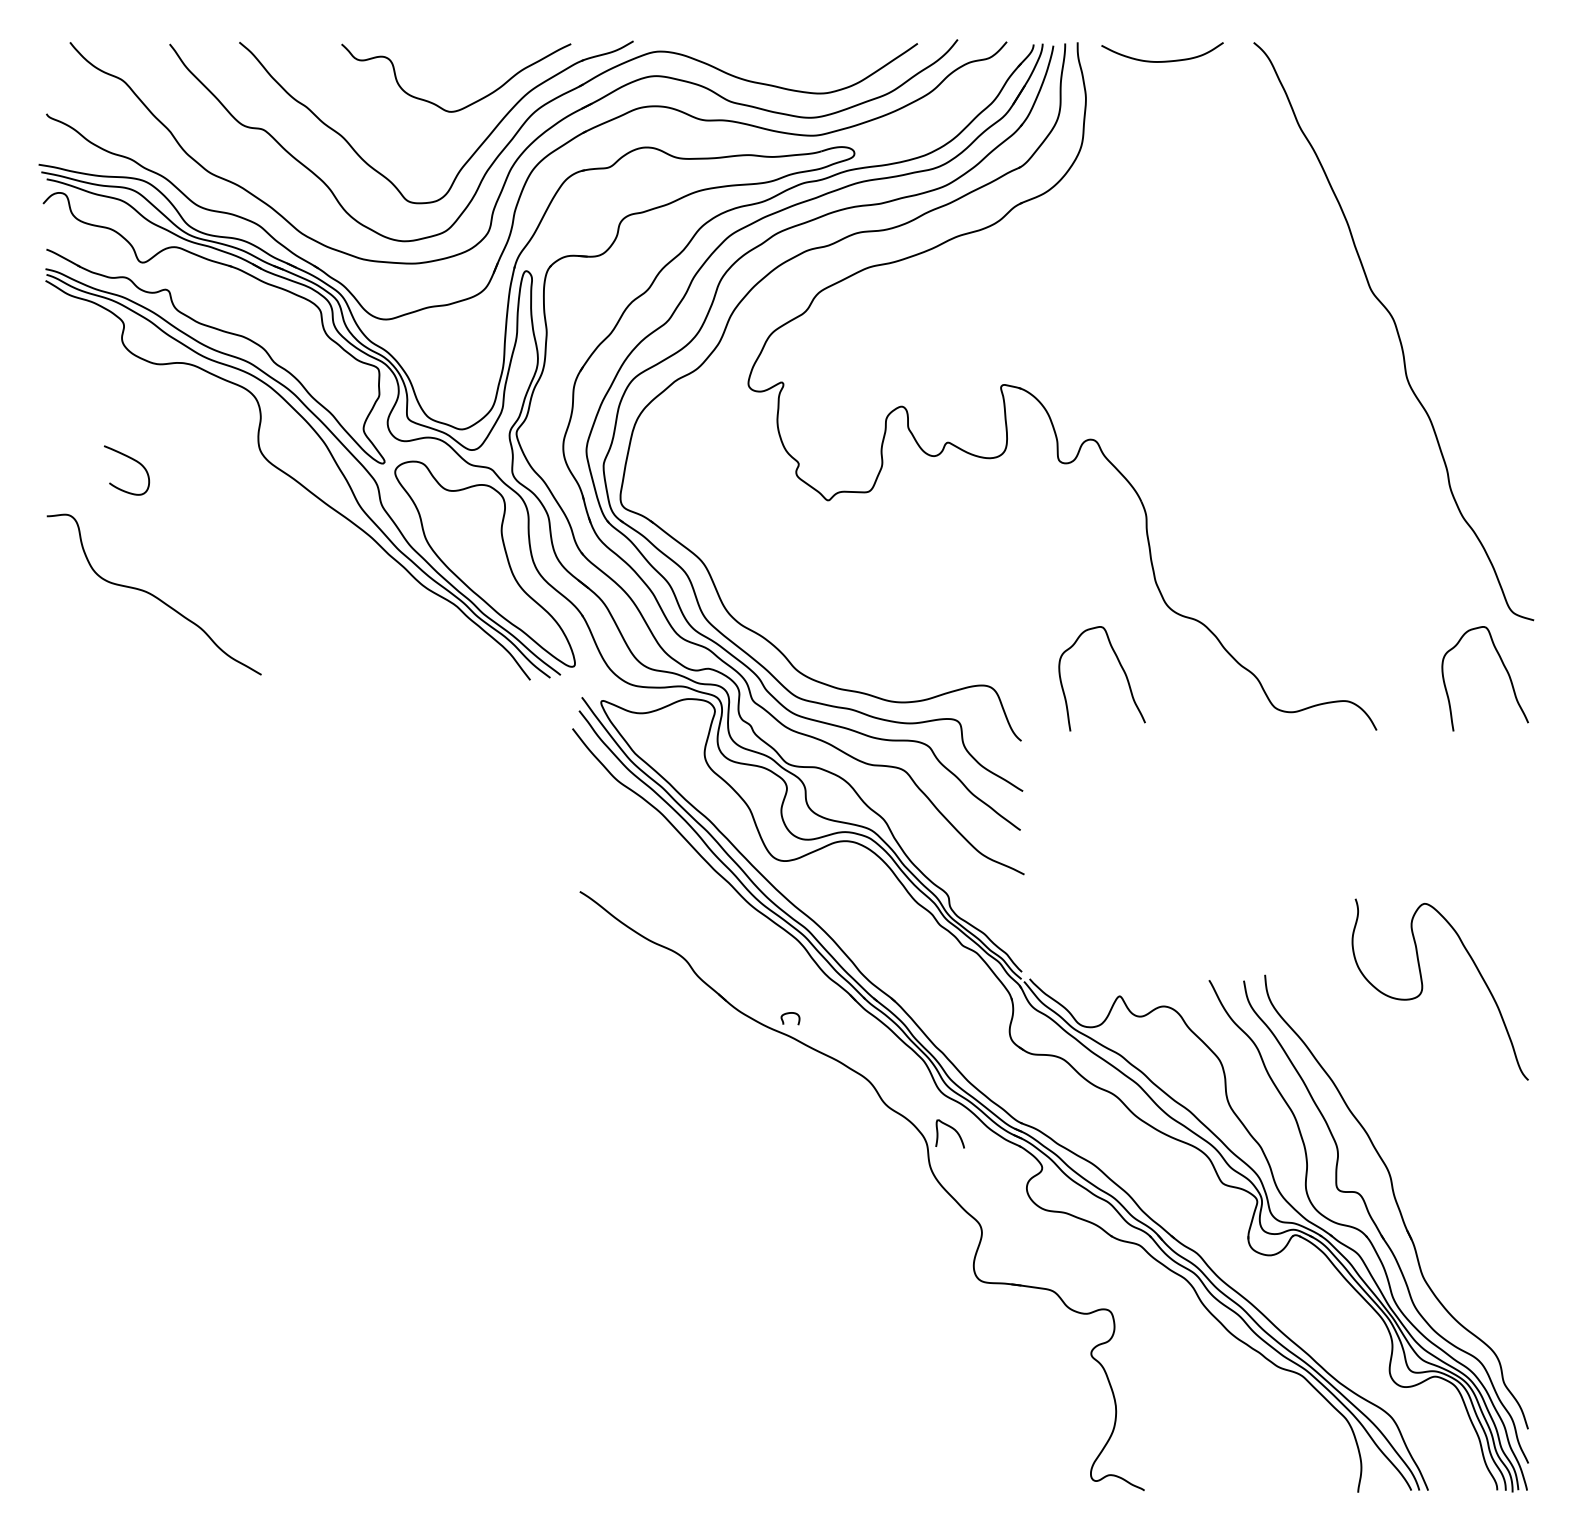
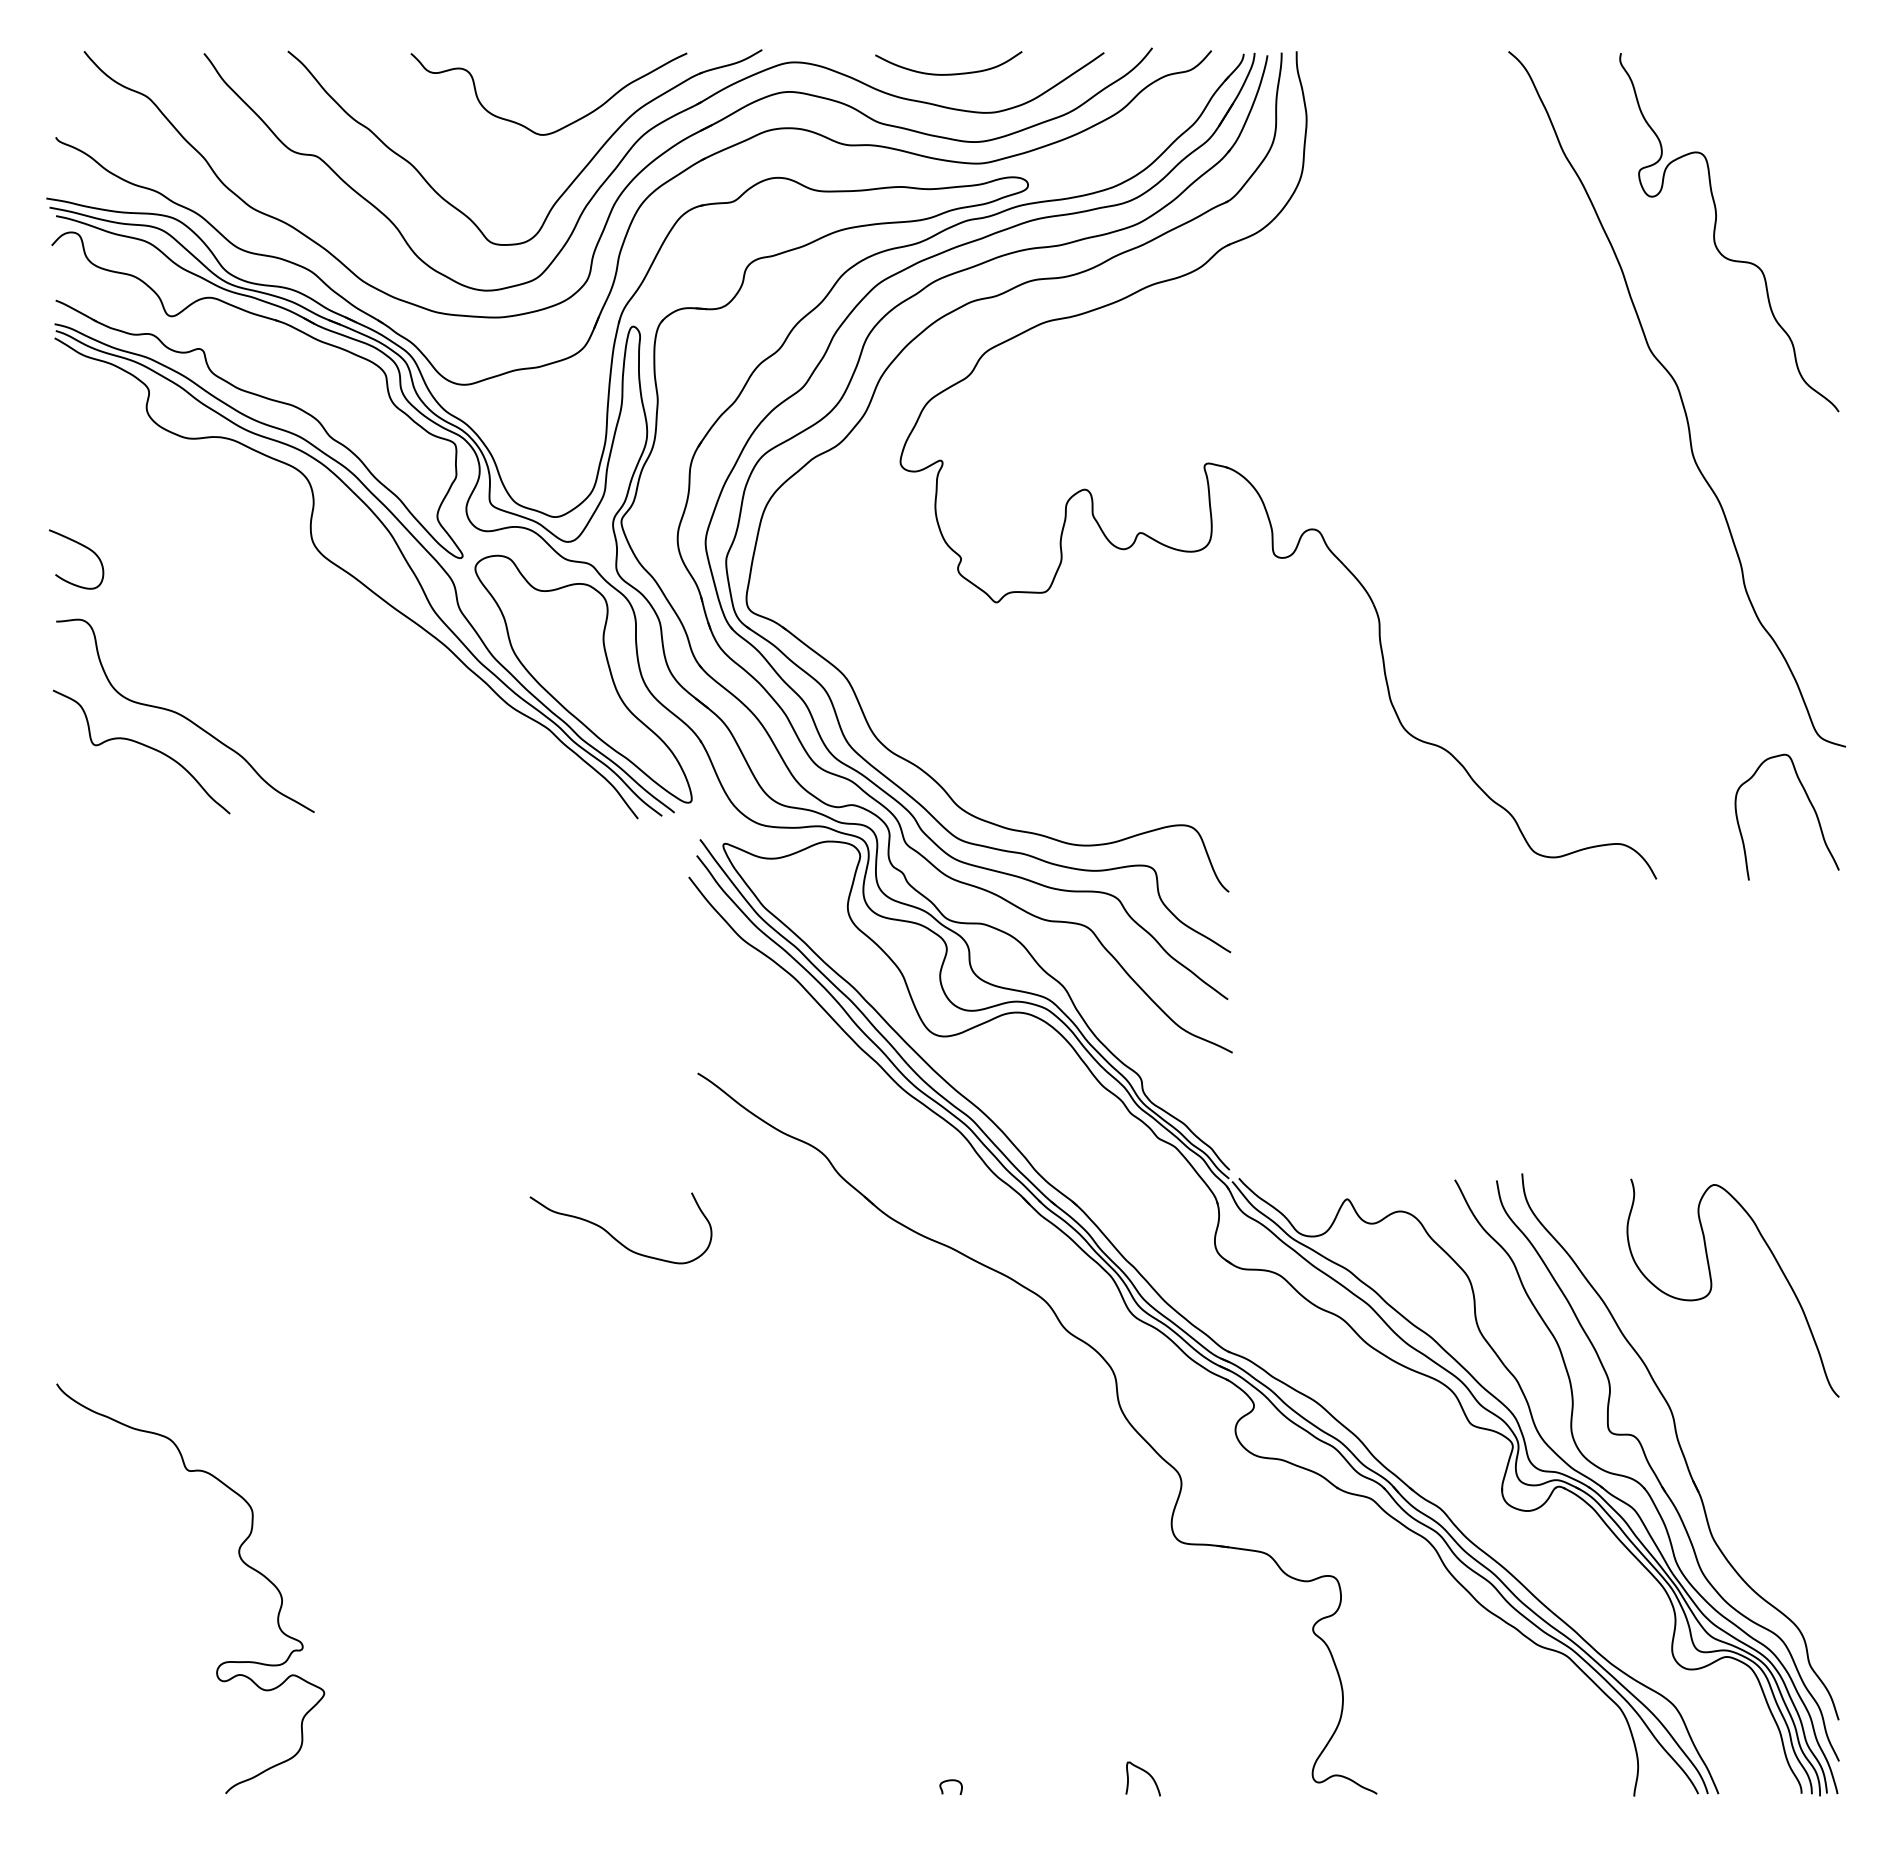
curve: (1162, 60) -> (948, 73), moved
part: (1425, 192) -> (1715, 232), added
curve: (131, 459) -> (82, 546), moved
curve: (120, 620) -> (144, 746), added
curve: (1121, 668) -> (1349, 804), removed
curve: (1423, 989) -> (1712, 1287), moved
curve: (789, 1013) -> (950, 1781), moved
curve: (509, 1026) -> (612, 1235), added
curve: (952, 1129) -> (1146, 1773), moved
curve: (200, 1297) -> (241, 1561), added

